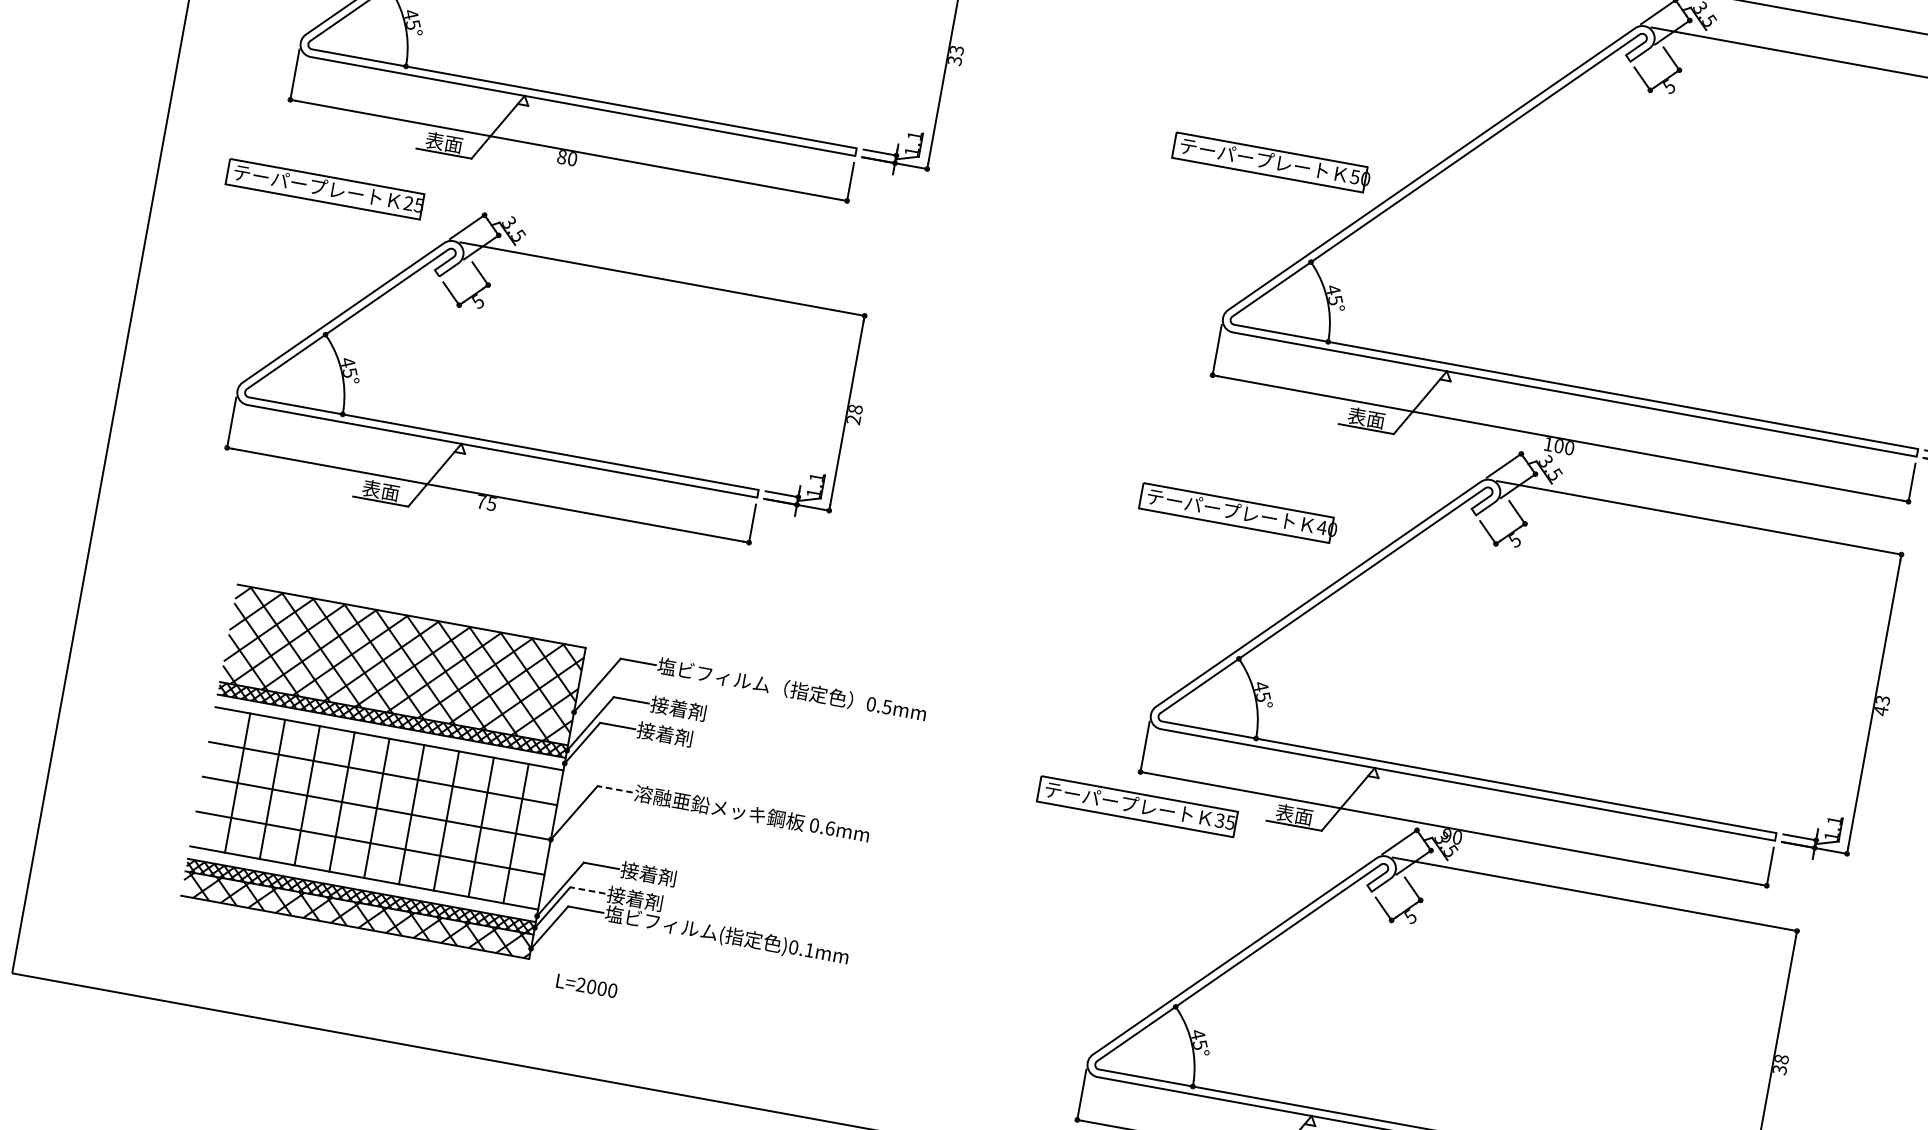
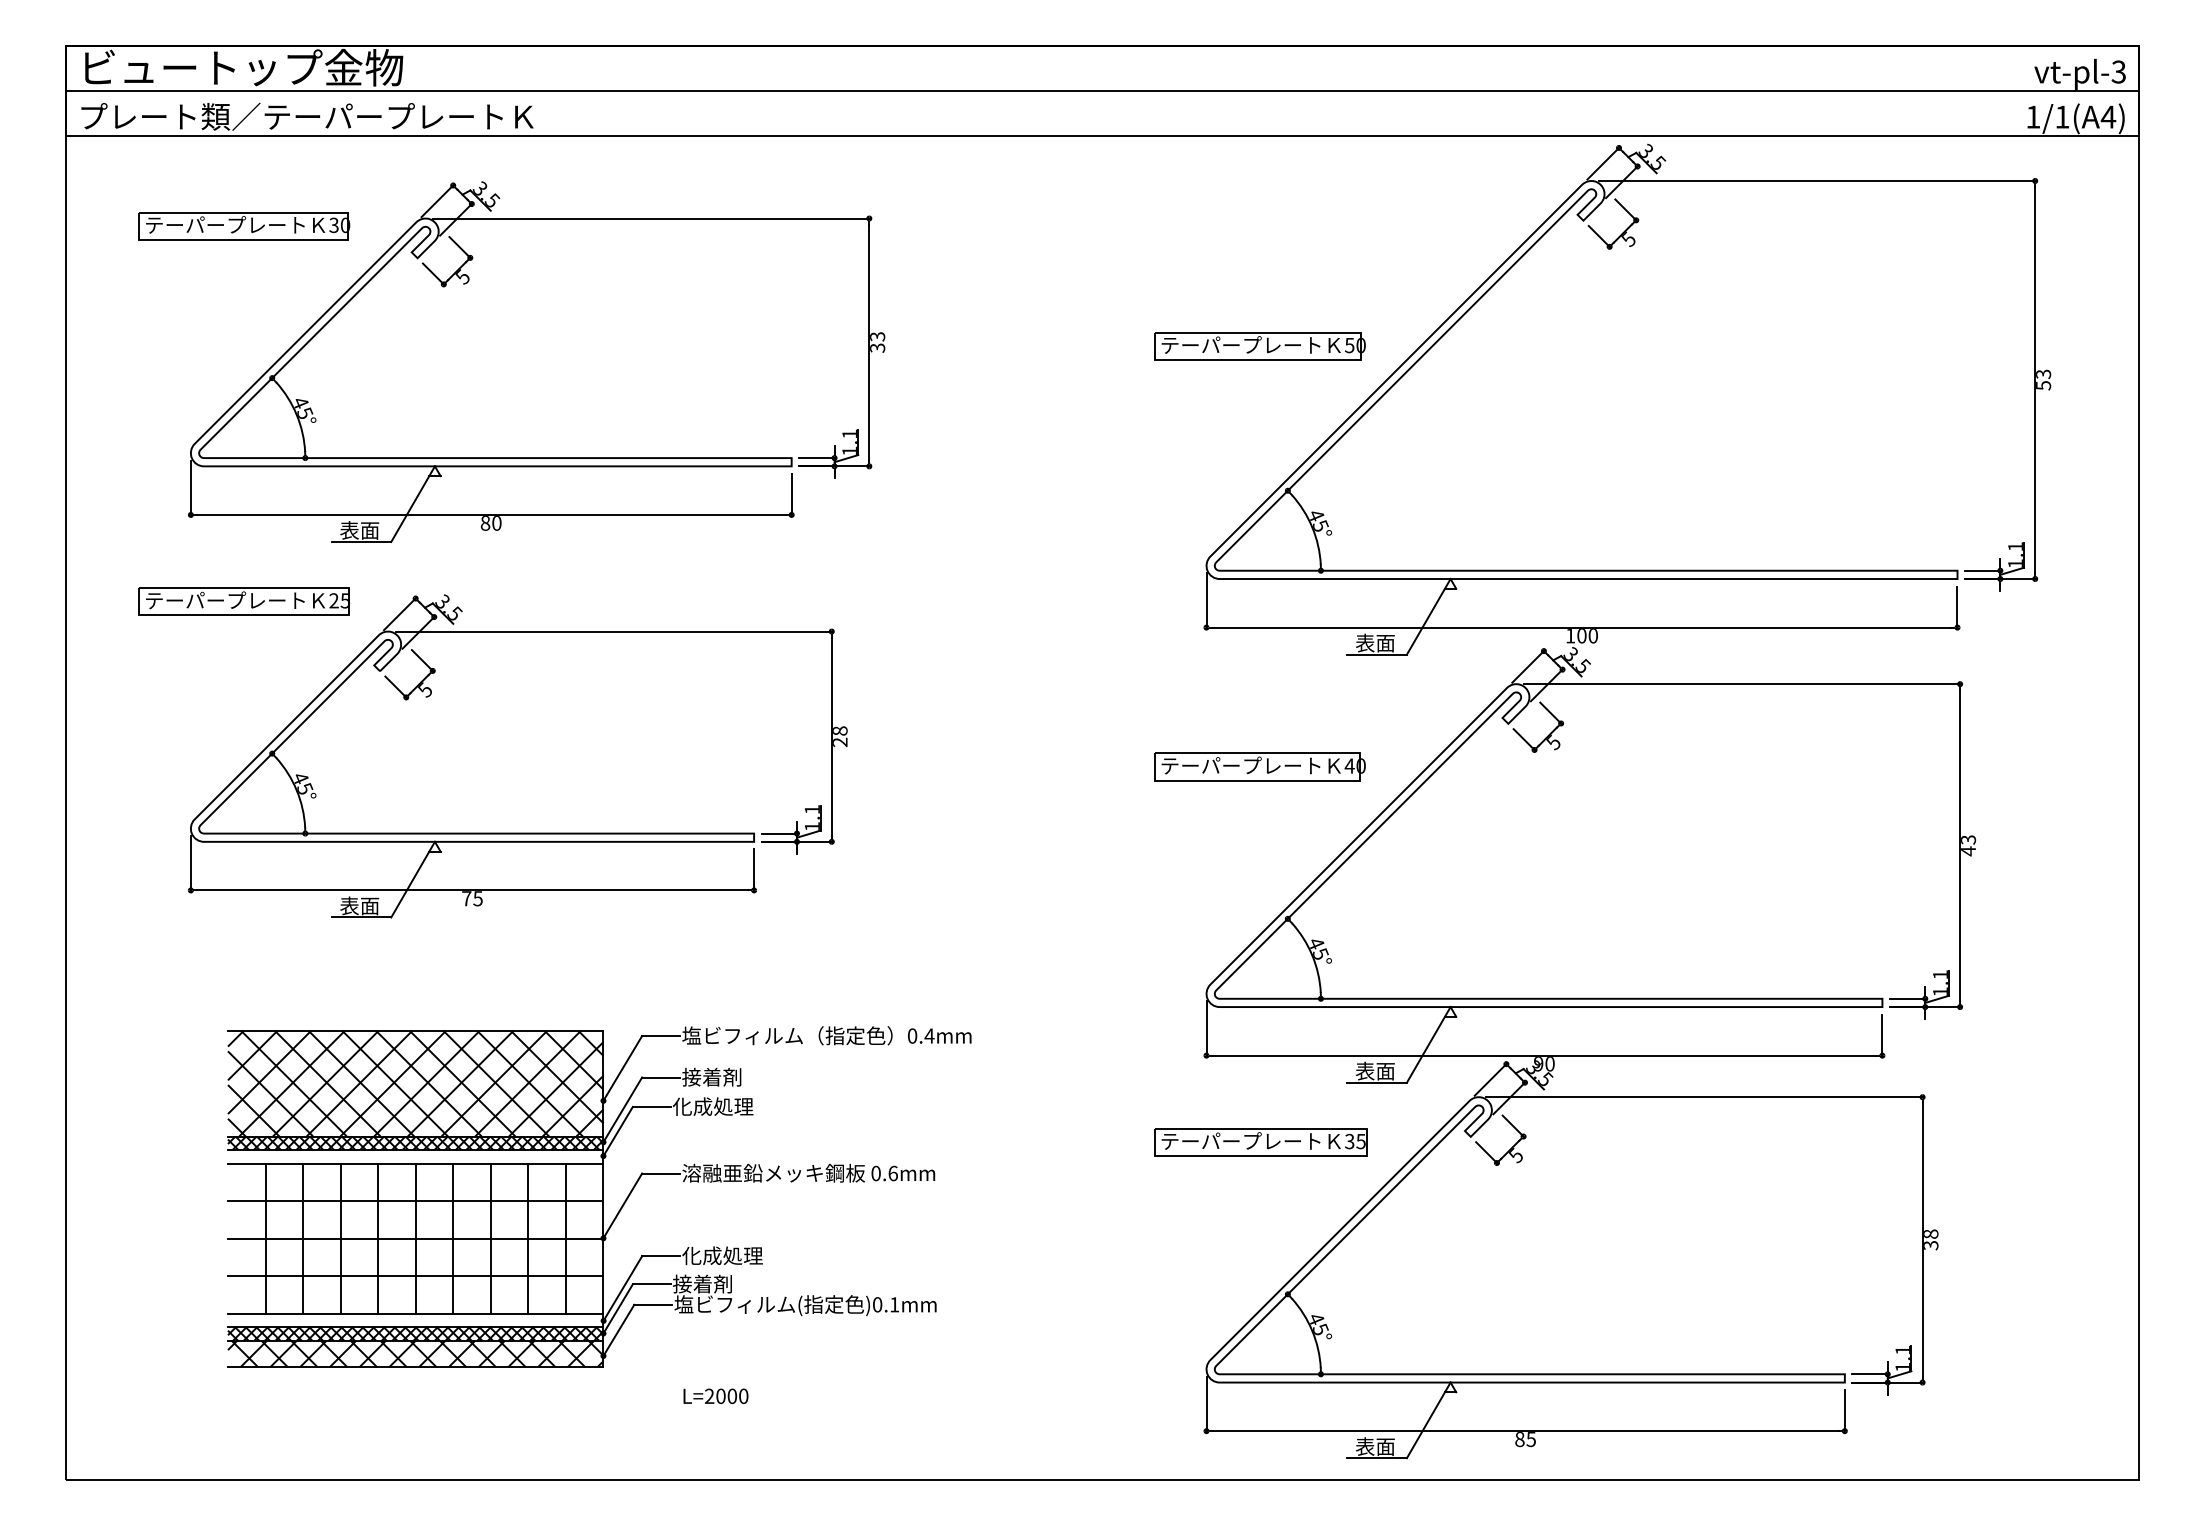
part: (1271, 162) -> (1259, 346), moved
text: (887, 706) -> (929, 1035), 0.5mm -> 0.4mm
text: (674, 735) -> (712, 1106), 接着剤 -> 化成処理
line: (615, 789) -> (661, 1173), dashed -> solid
part: (1137, 806) -> (1260, 1142), moved
text: (658, 875) -> (722, 1255), 接着剤 -> 化成処理
line: (587, 890) -> (651, 1284), dashed -> solid
text: (586, 985) -> (715, 1395), moved

